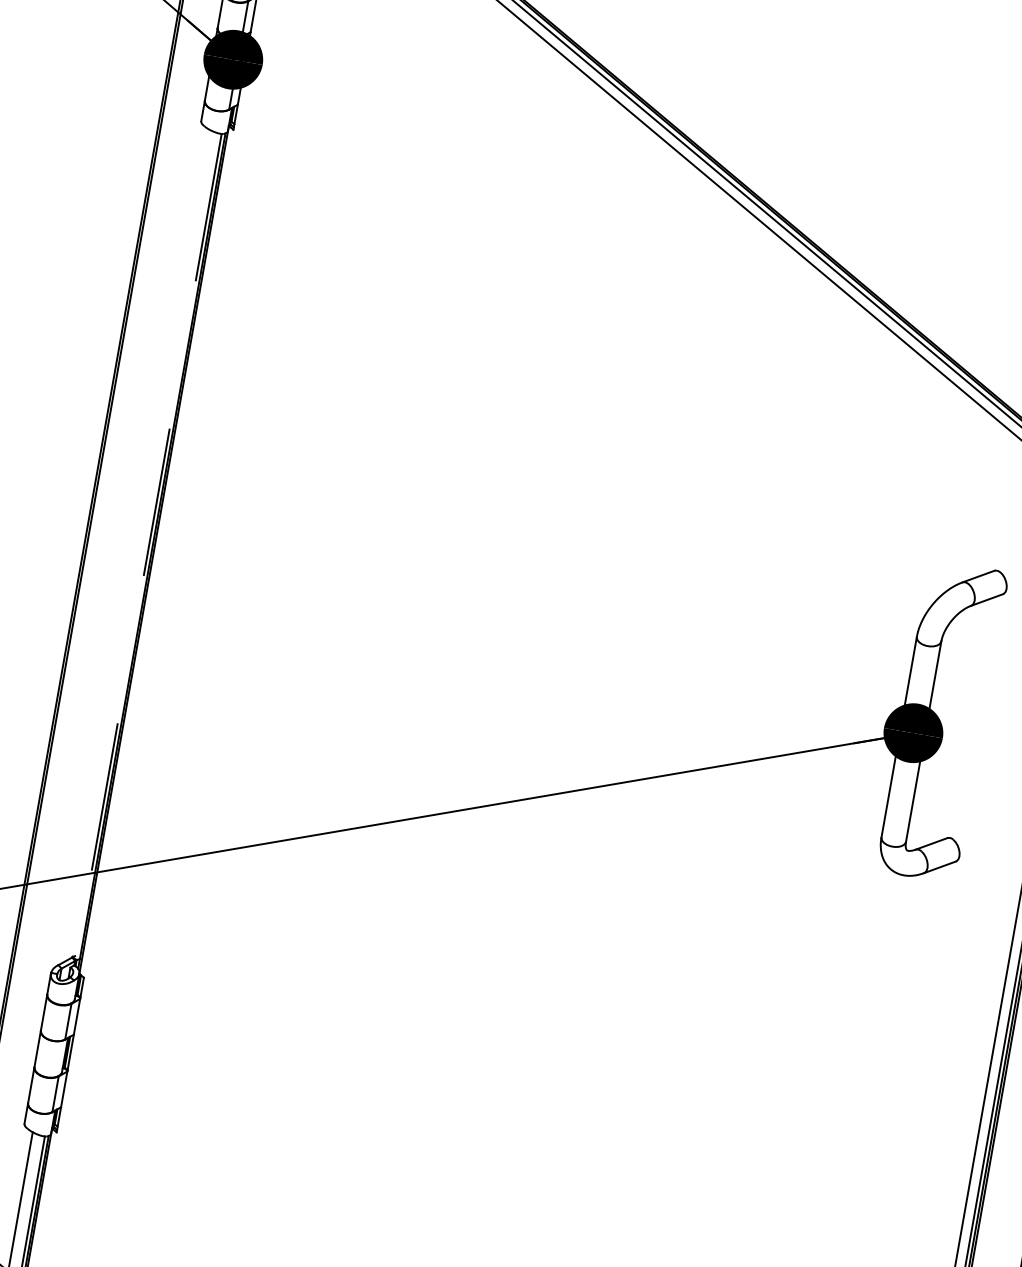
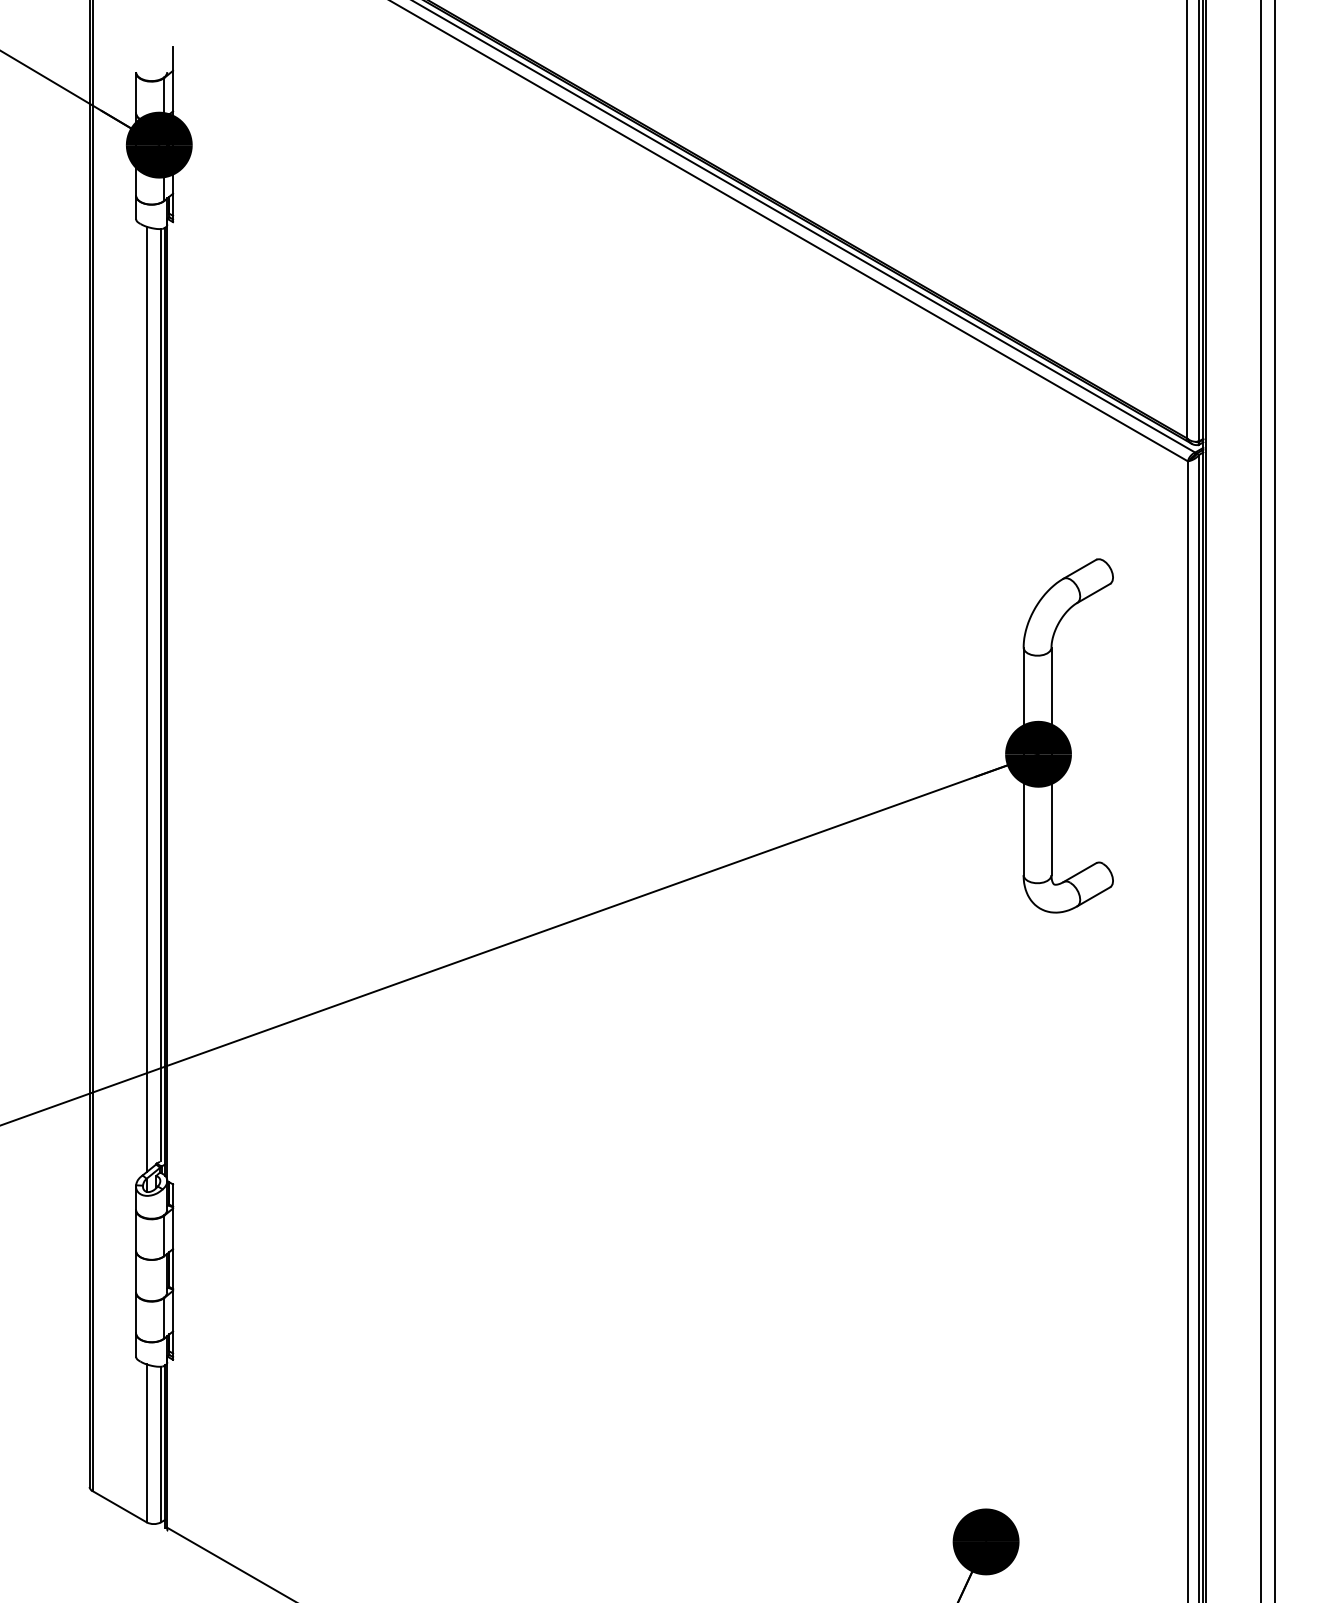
line: (148, 544) -> (160, 695), dashed -> solid
line: (135, 546) -> (146, 699), added

